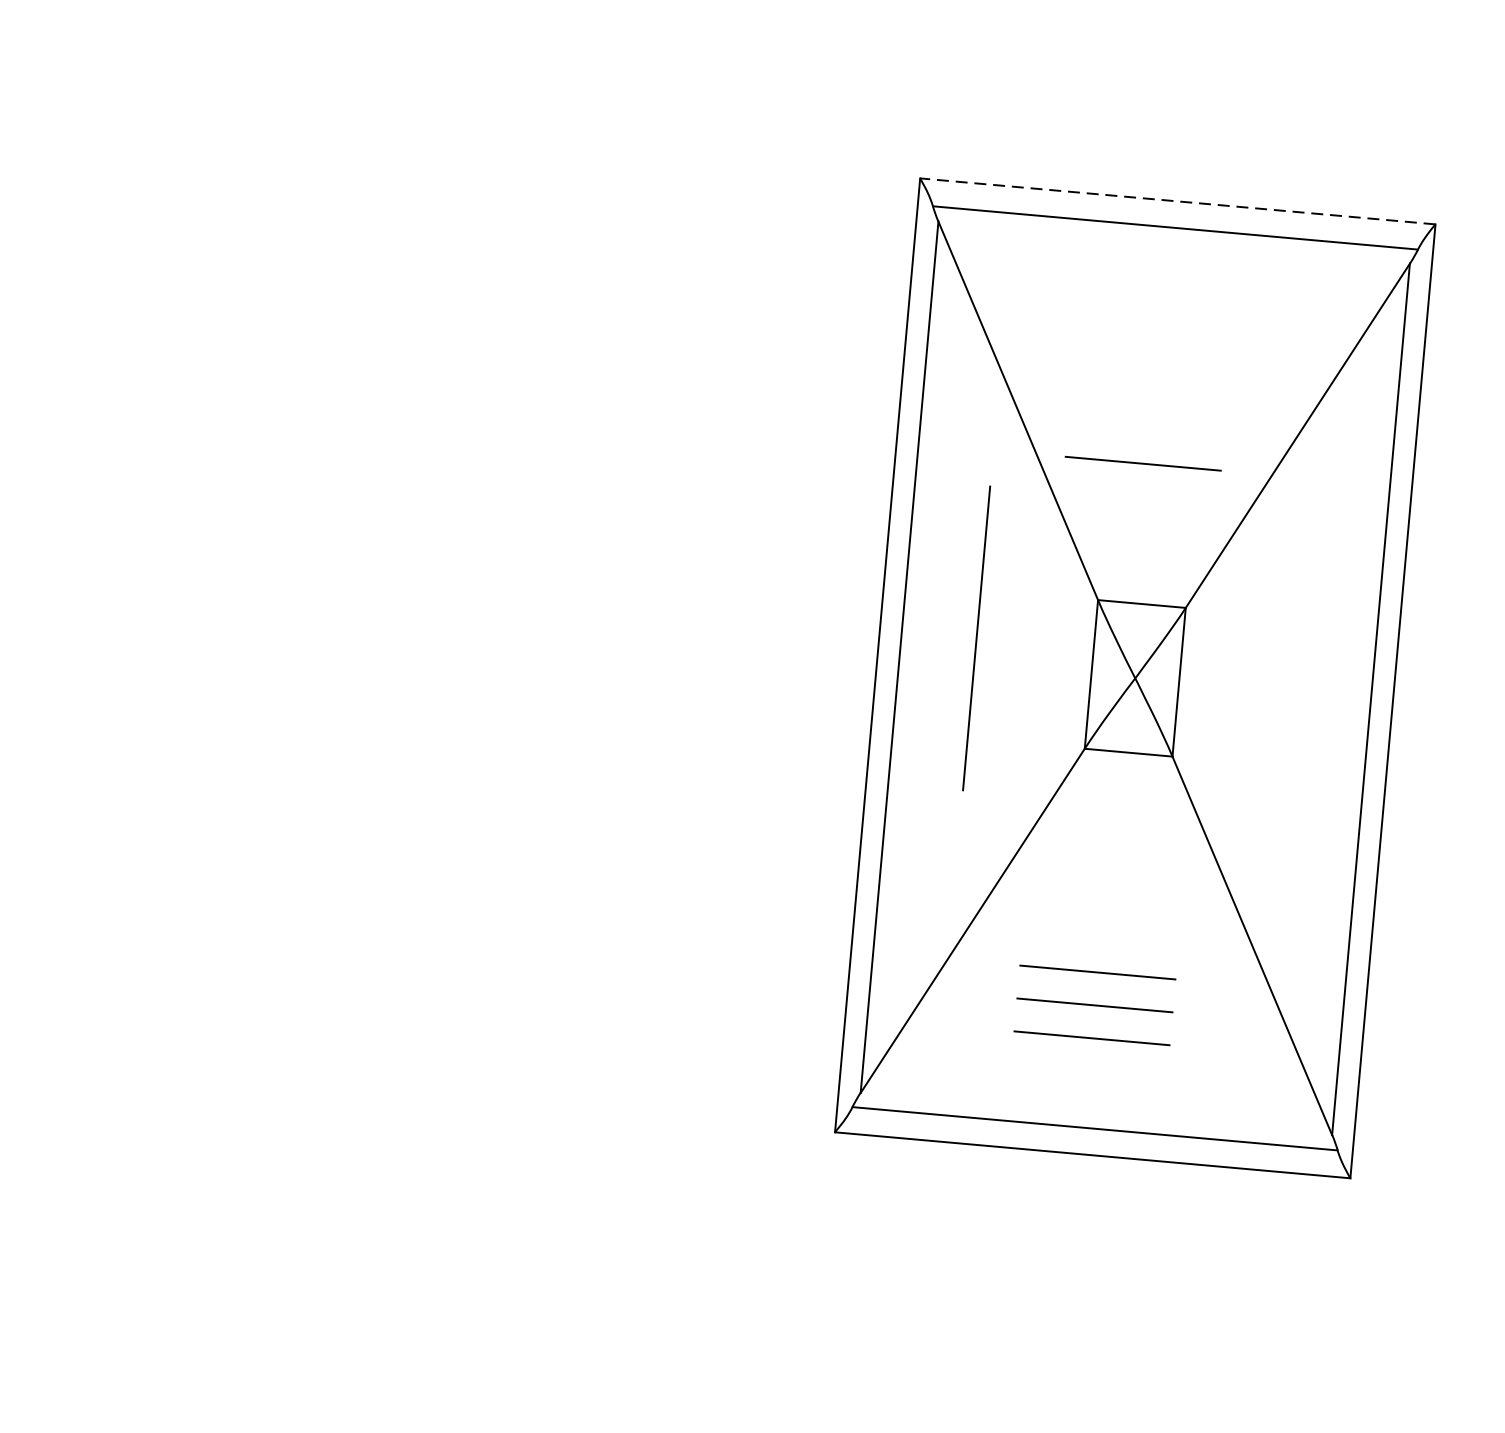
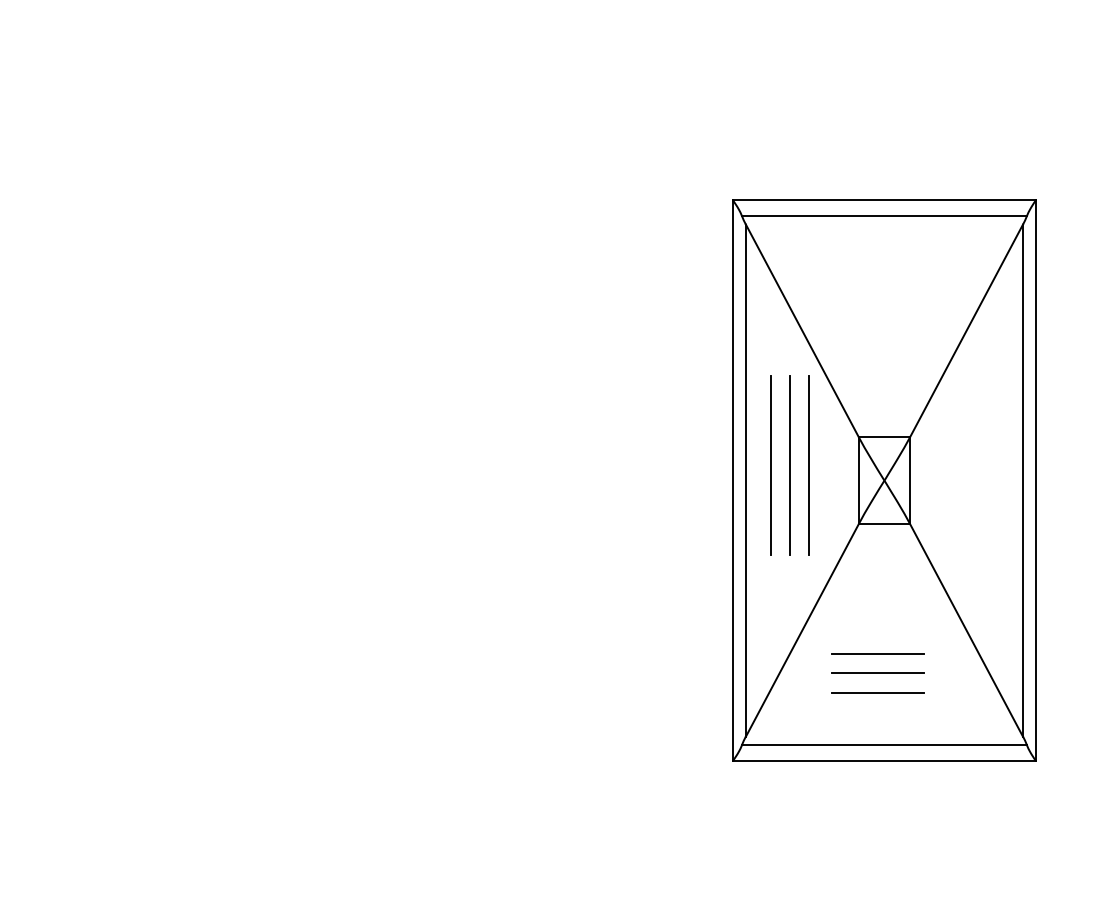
line: (1176, 201) -> (883, 200), dashed -> solid
line: (1142, 462) -> (877, 354), removed
line: (943, 635) -> (770, 465), added
line: (1010, 641) -> (809, 465), added

